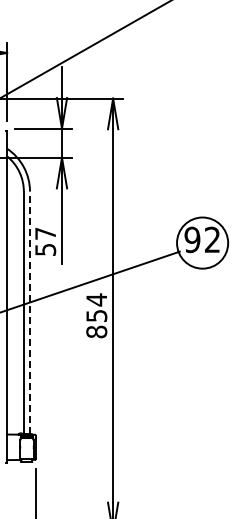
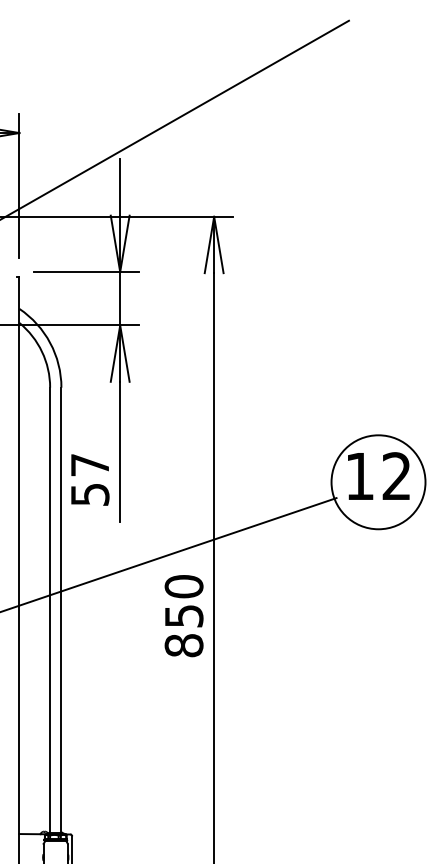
text: (192, 239) -> (359, 475), 92 -> 12
text: (96, 299) -> (183, 585), 854 -> 850
line: (30, 312) -> (62, 609), dashed -> solid

